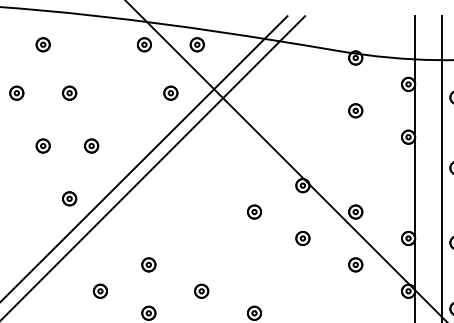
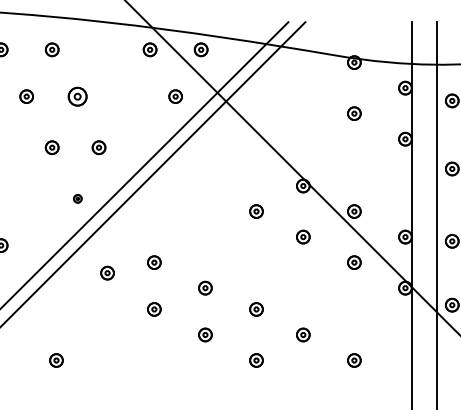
part: (69, 93) -> (77, 96), size x1.4
part: (69, 198) -> (77, 198), size x0.6
part: (100, 290) -> (107, 272), moved

